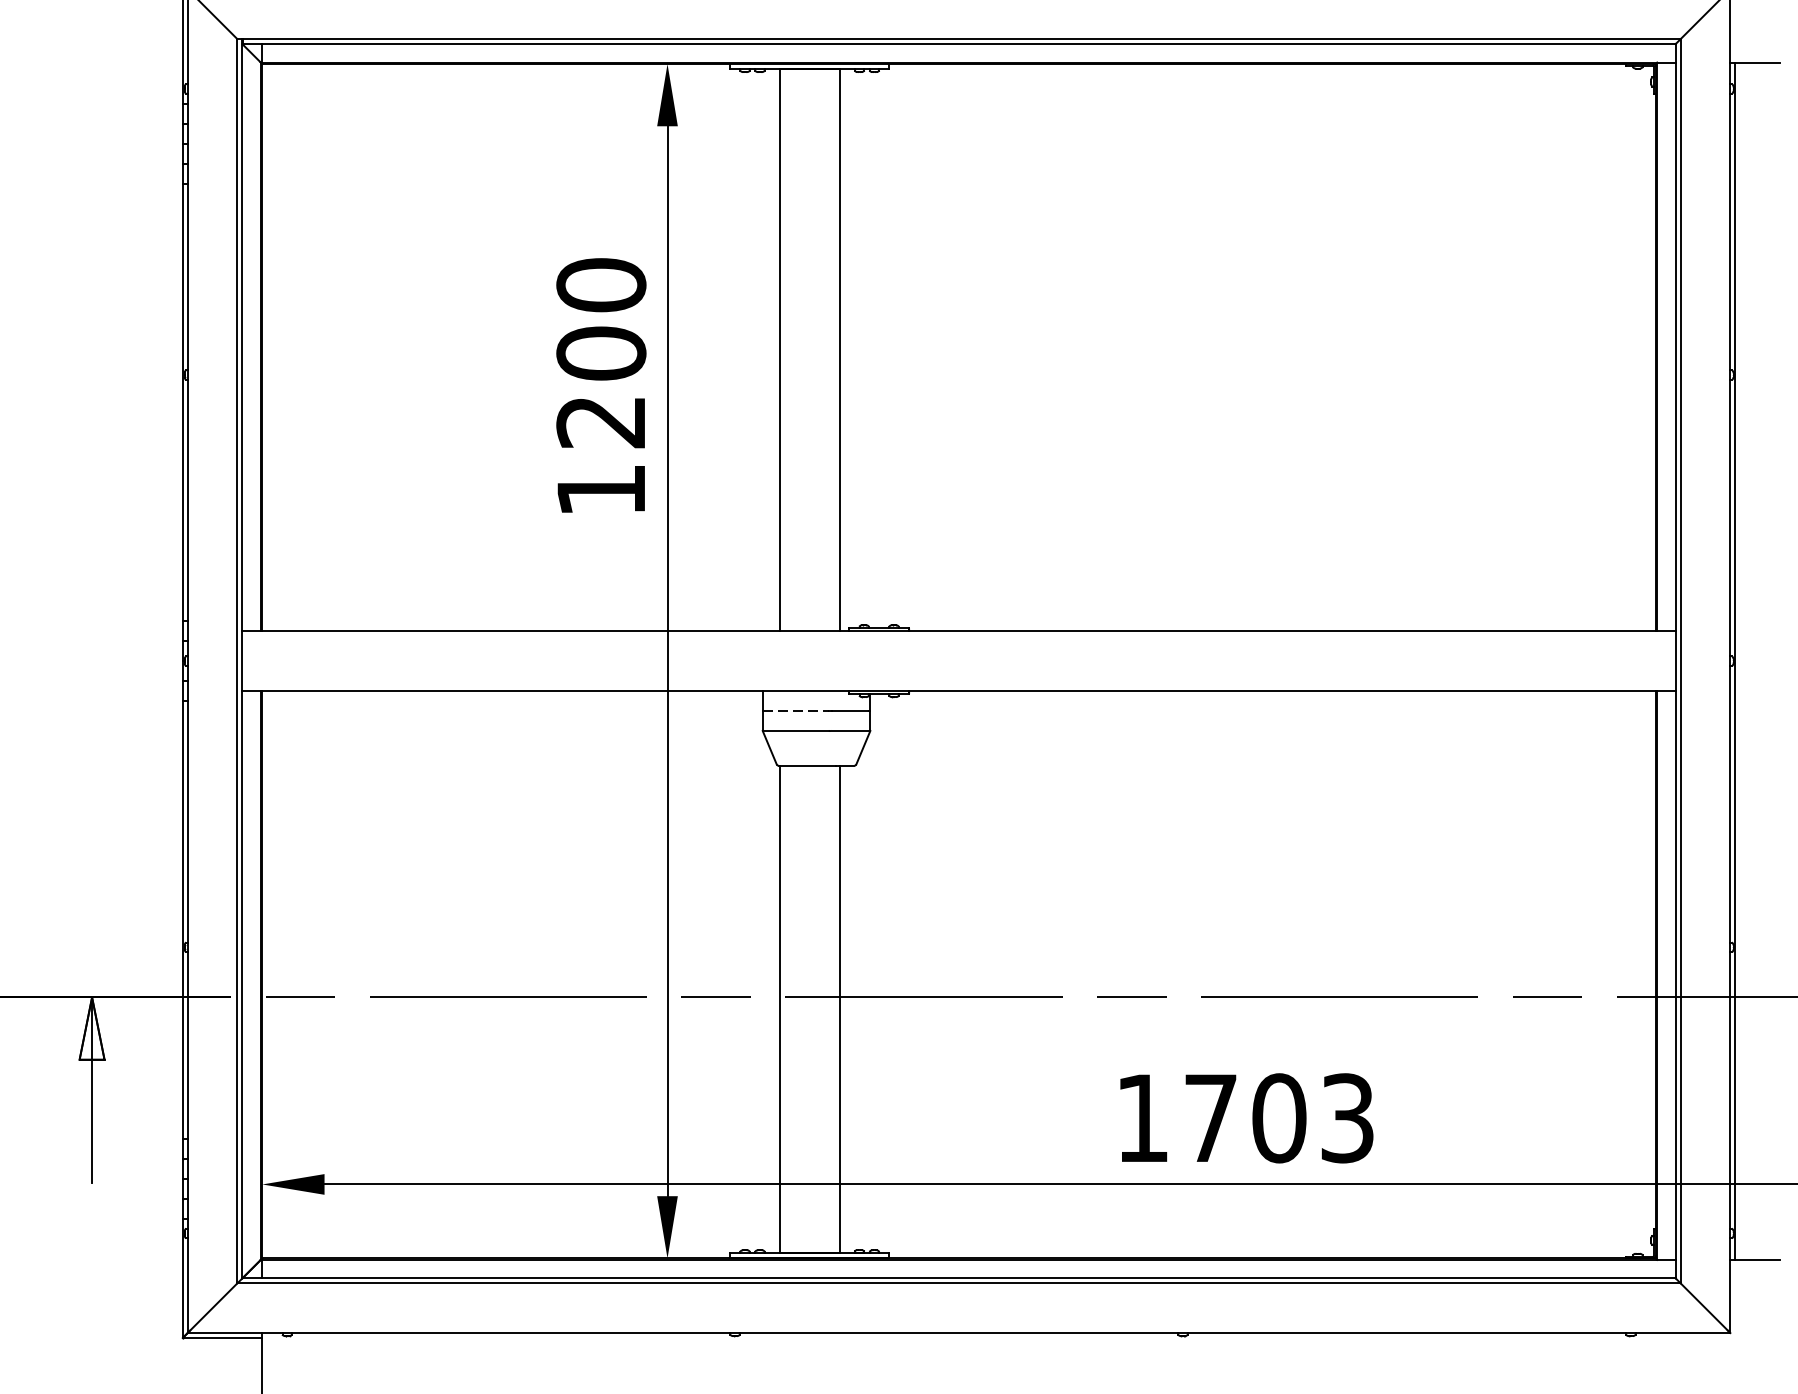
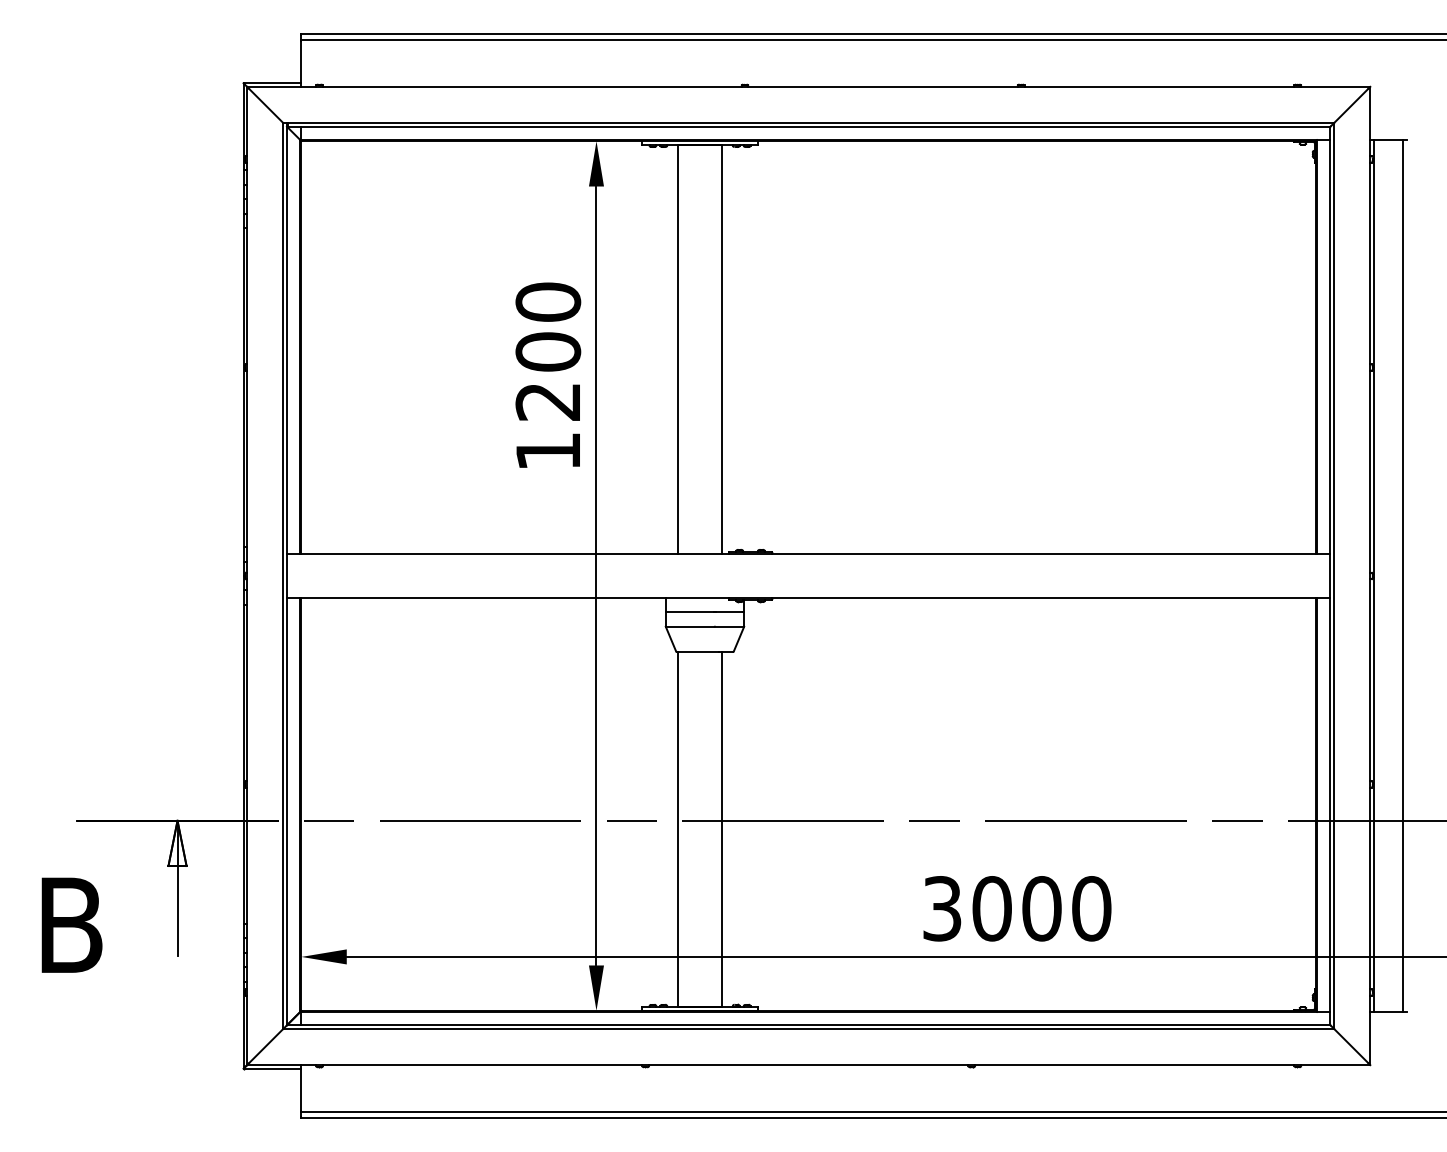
line: (1774, 660) -> (1402, 575), added
line: (795, 711) -> (689, 612), dashed -> solid
text: (1245, 1117) -> (1017, 908), 1703 -> 3000

